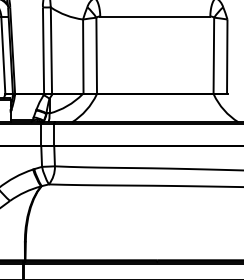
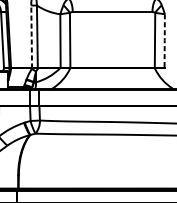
line: (43, 51) -> (31, 37), solid -> dashed
line: (227, 56) -> (164, 41), solid -> dashed

